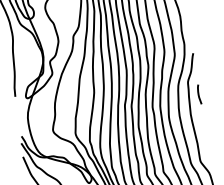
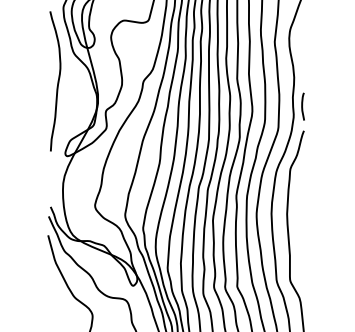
line: (198, 94) -> (302, 106), moved

